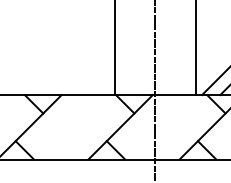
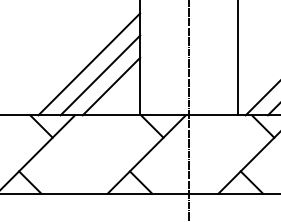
line: (73, 53) -> (89, 64), added
line: (82, 62) -> (100, 75), added
line: (91, 71) -> (111, 86), added

